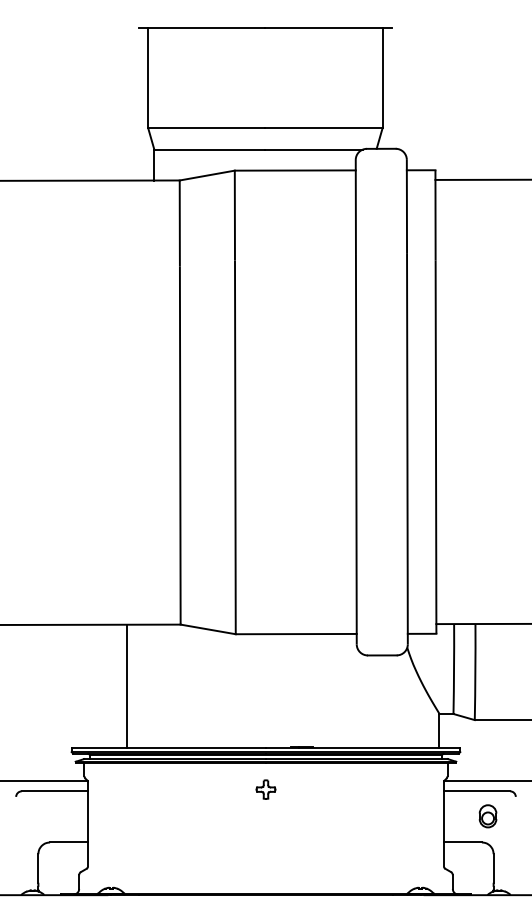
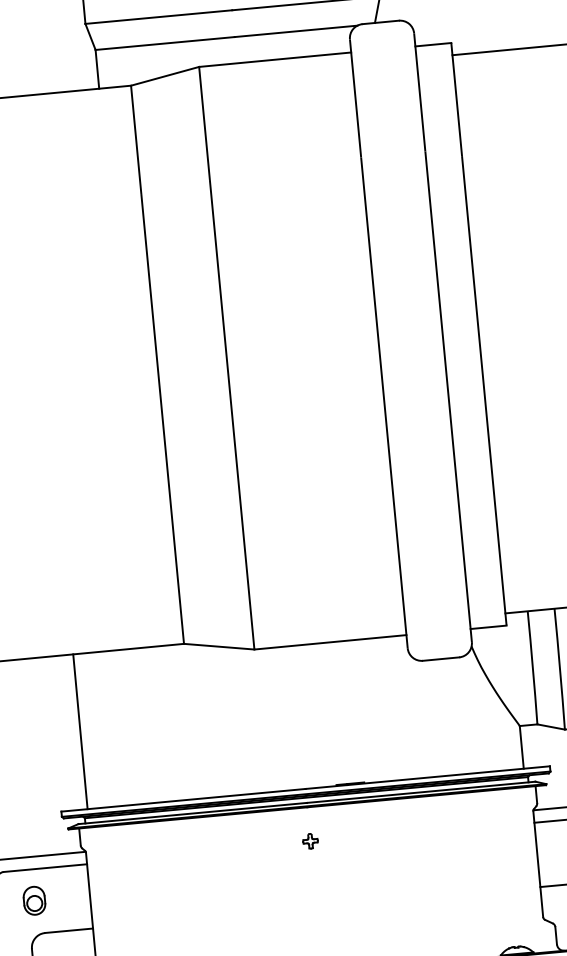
line: (126, 685) -> (80, 730), moved
part: (265, 789) -> (309, 841), size x0.62
part: (43, 816) -> (34, 901), added

